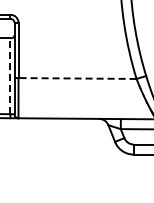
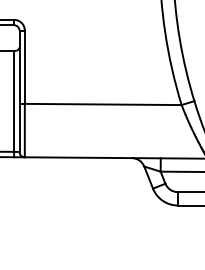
line: (10, 76) -> (14, 101), dashed -> solid
line: (77, 78) -> (103, 104), dashed -> solid

